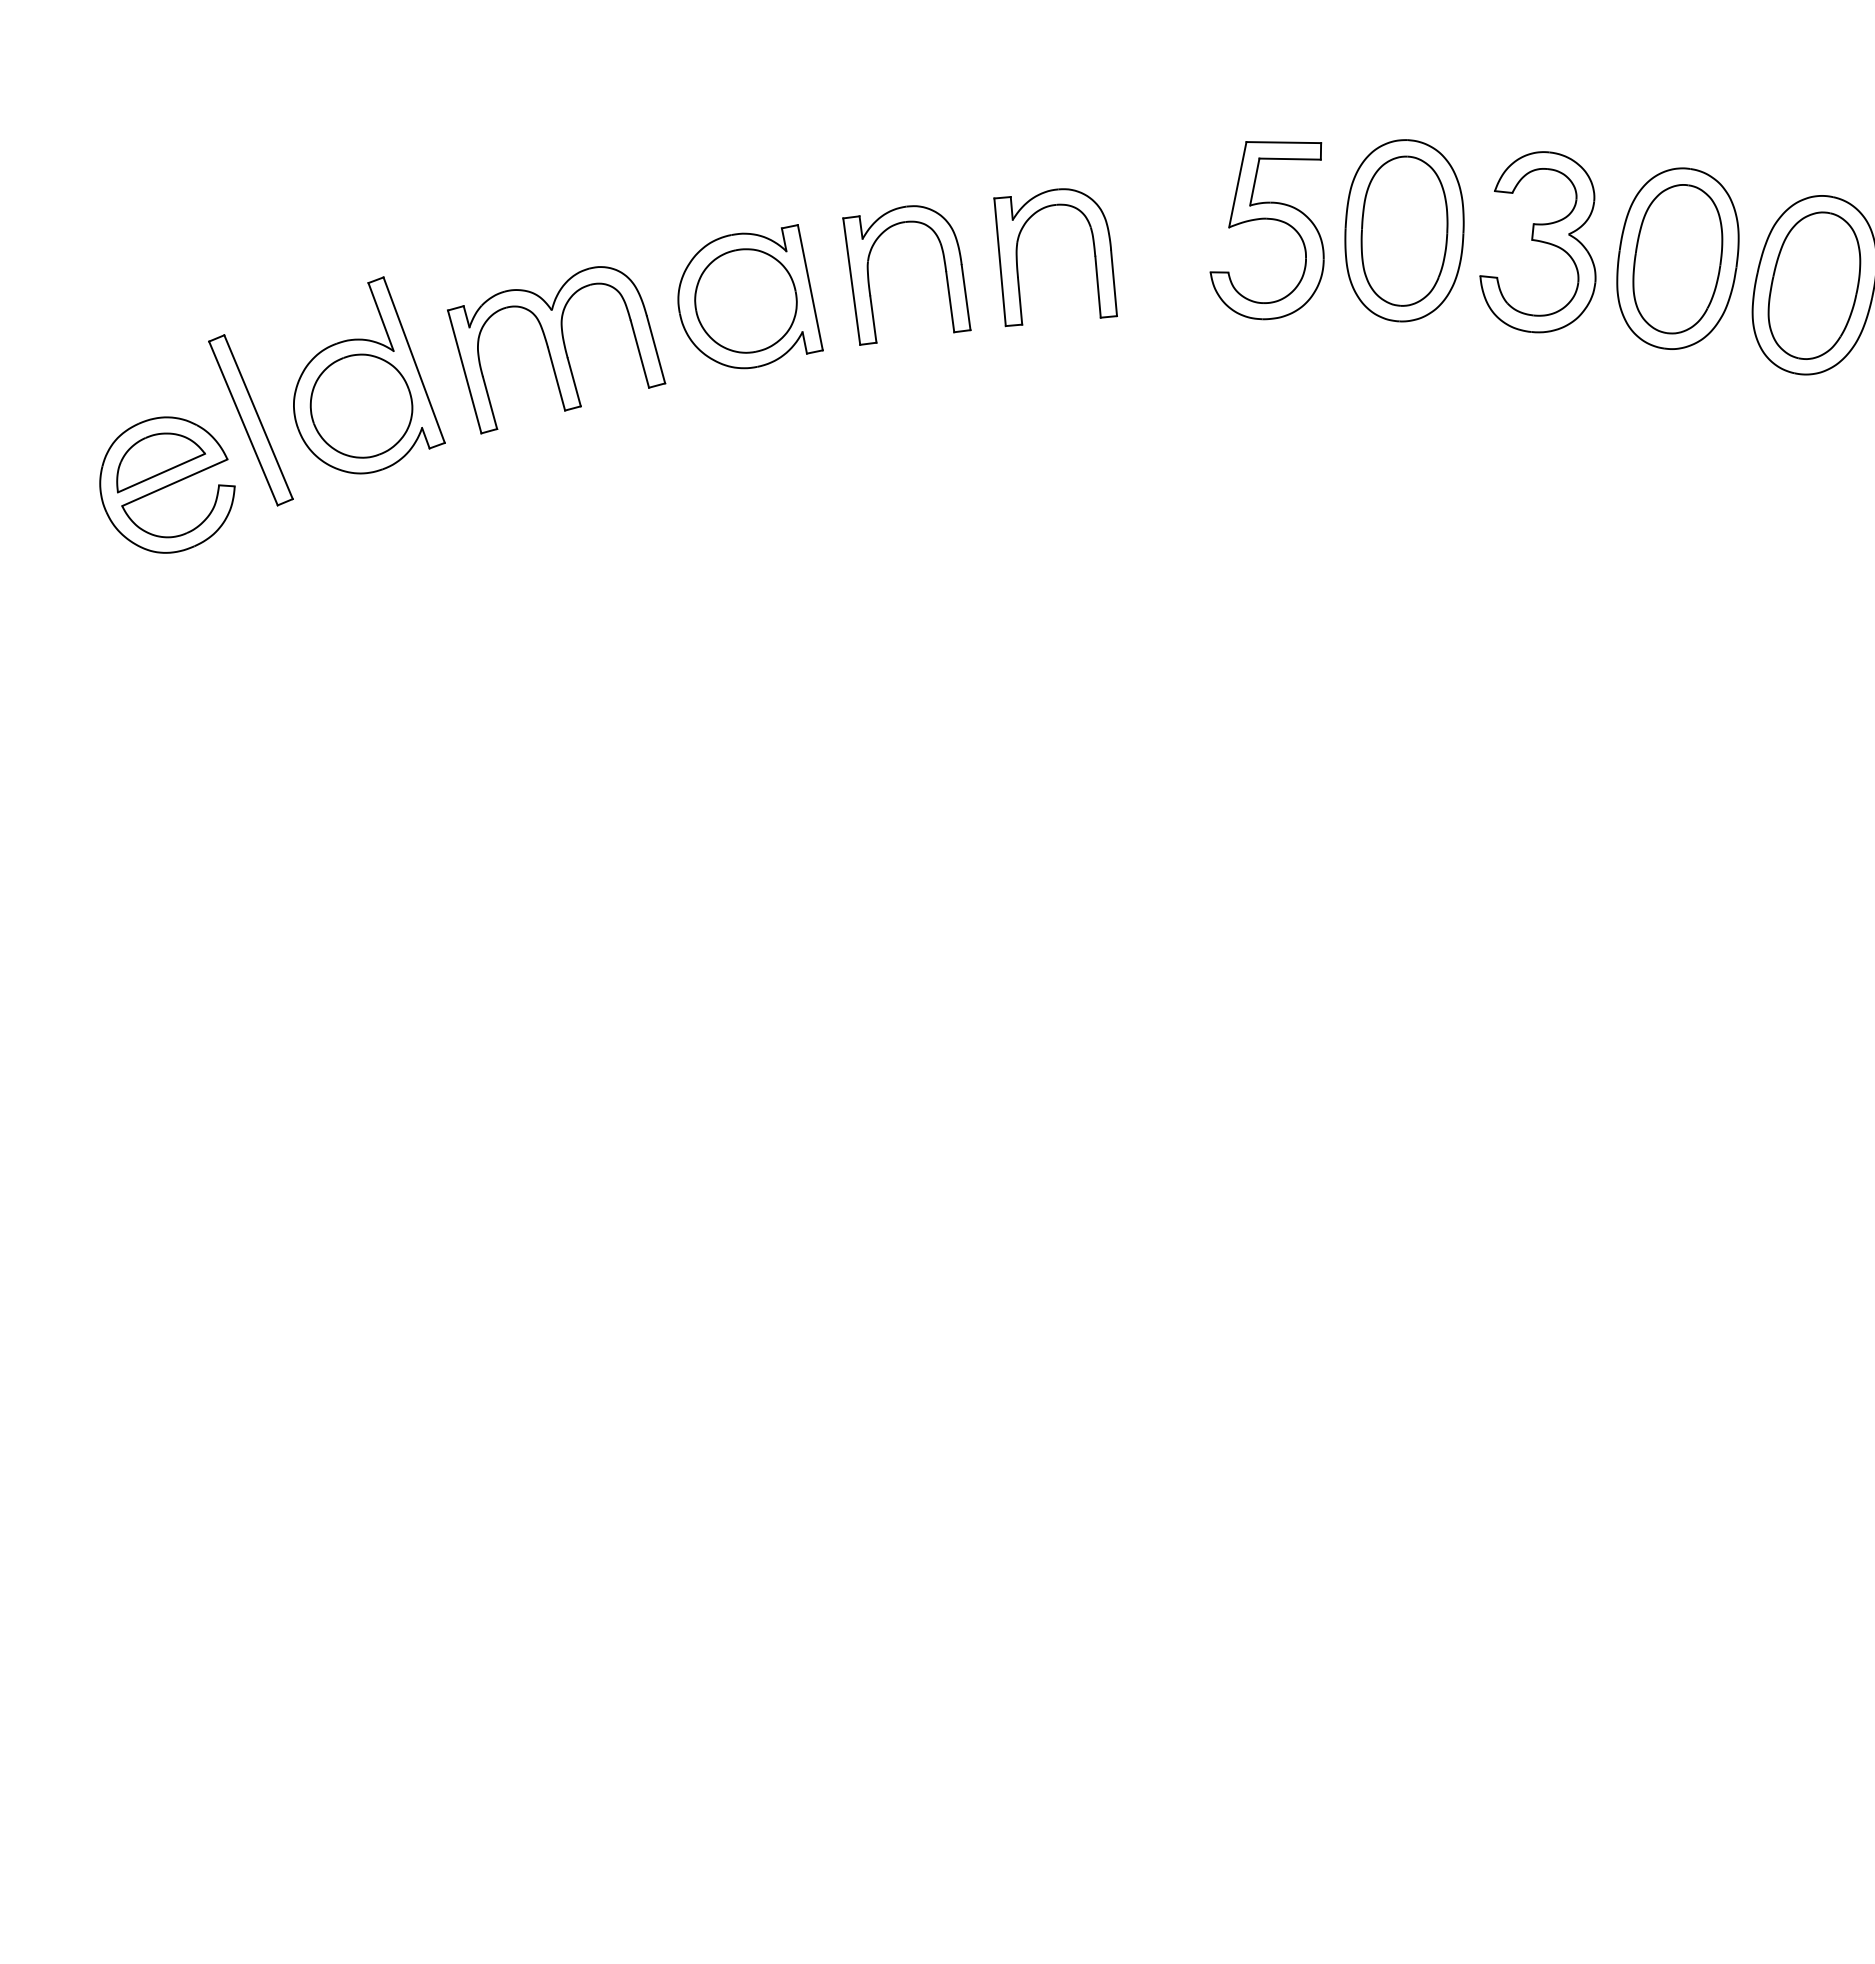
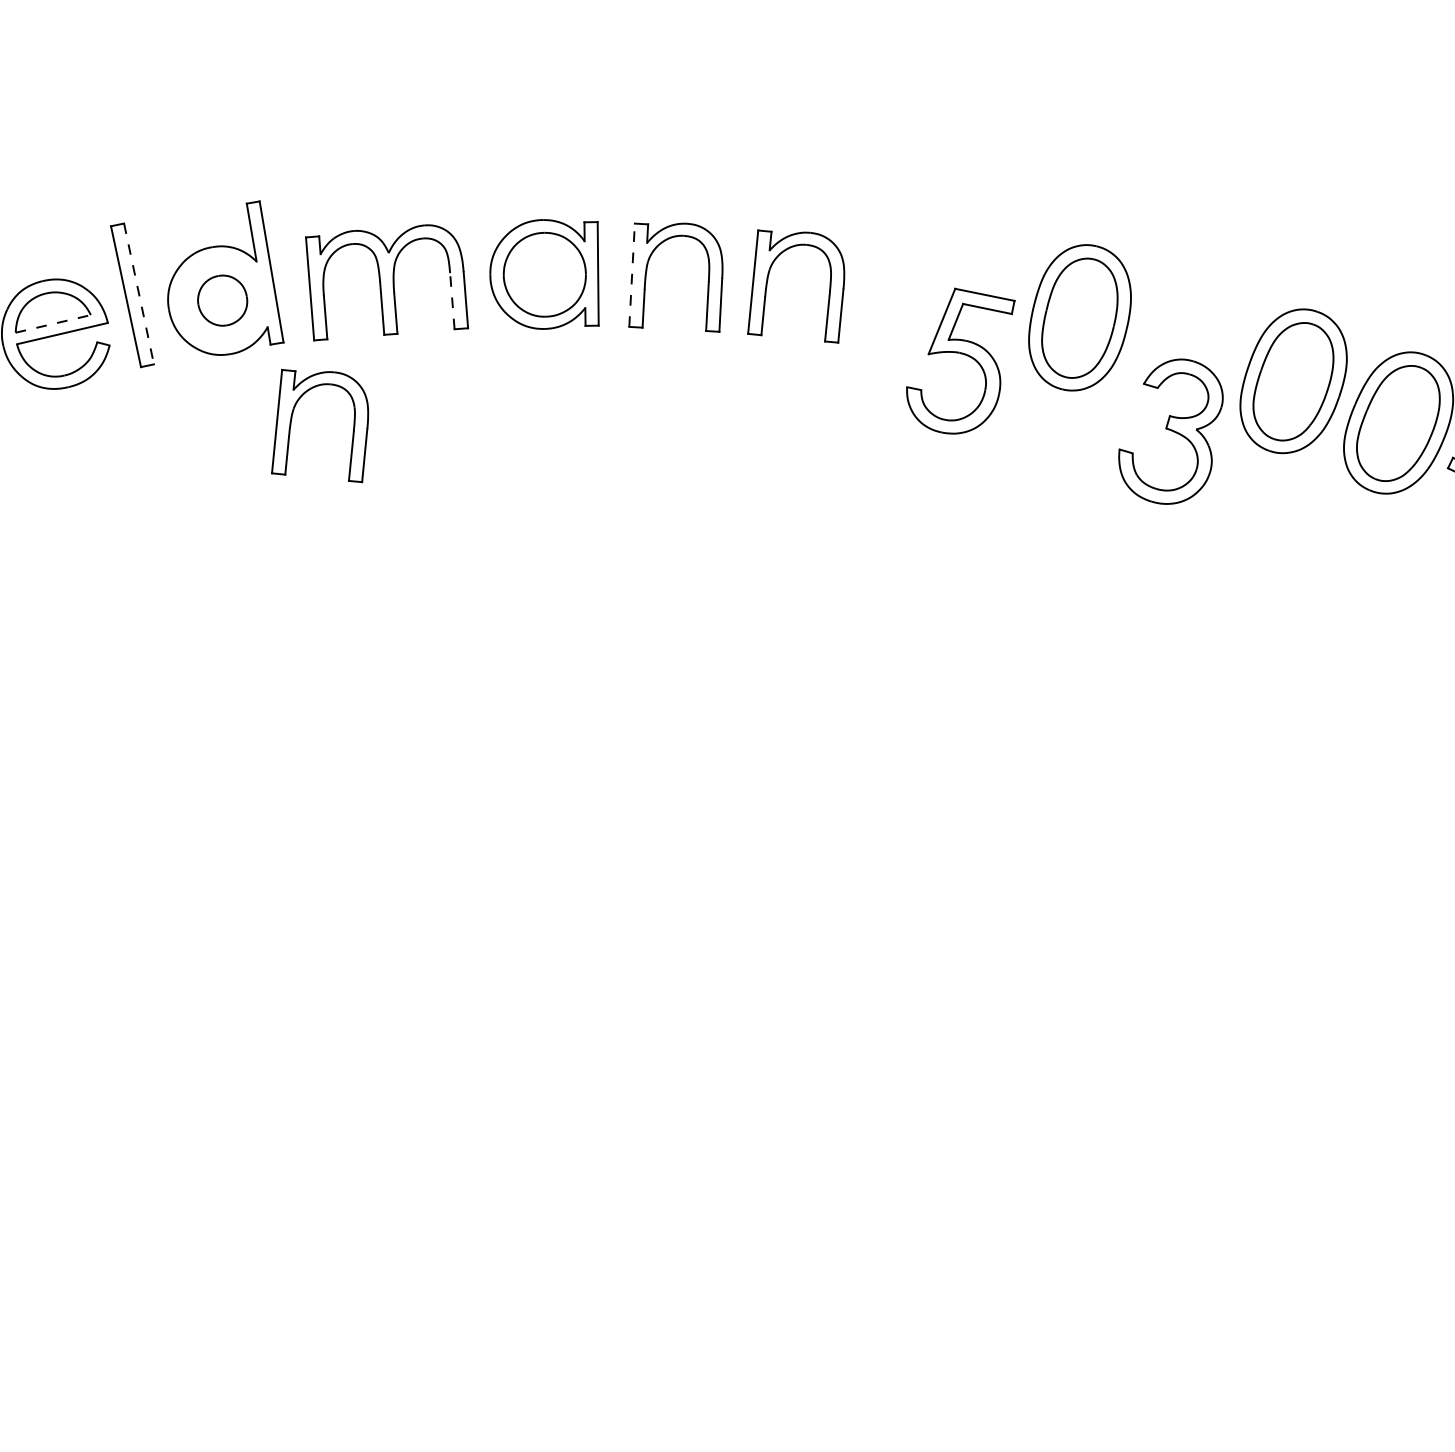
part: (1266, 219) -> (959, 353), moved
part: (1537, 242) -> (1170, 431), moved
line: (851, 281) -> (631, 275), solid -> dashed
line: (639, 354) -> (451, 301), solid -> dashed
part: (361, 405) -> (222, 300), size x0.6
line: (258, 417) -> (138, 294), solid -> dashed
line: (161, 473) -> (53, 324), solid -> dashed
part: (472, 535) -> (291, 420), added

